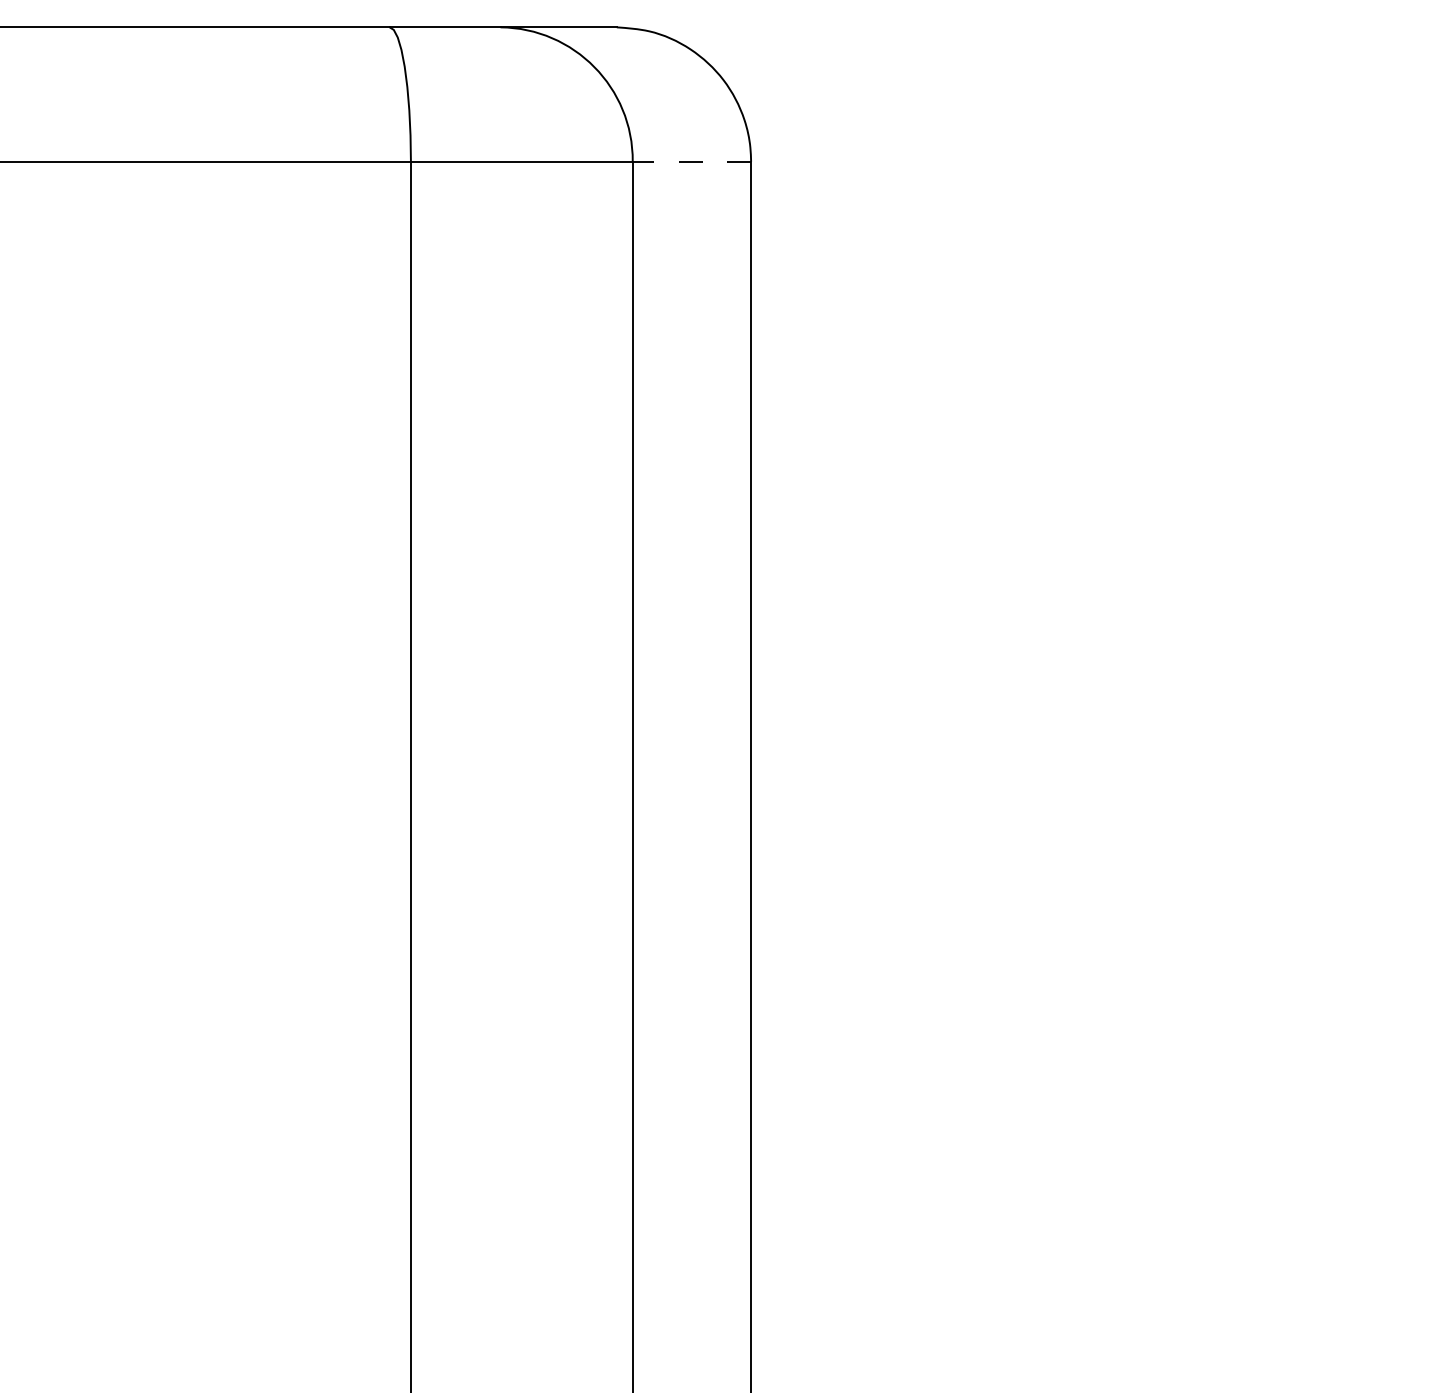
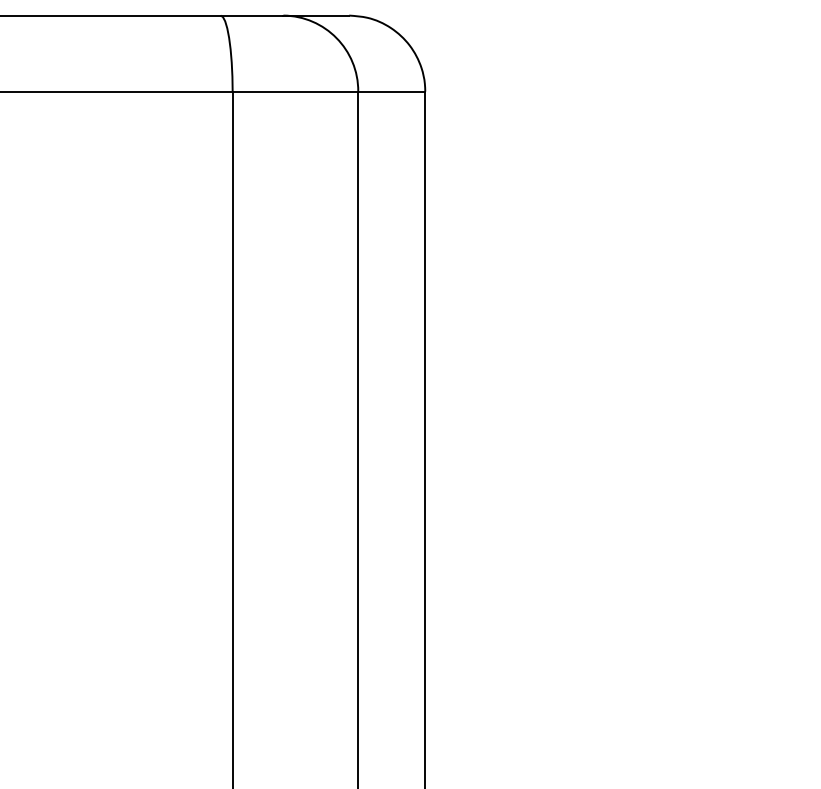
line: (691, 161) -> (391, 91), dashed -> solid

